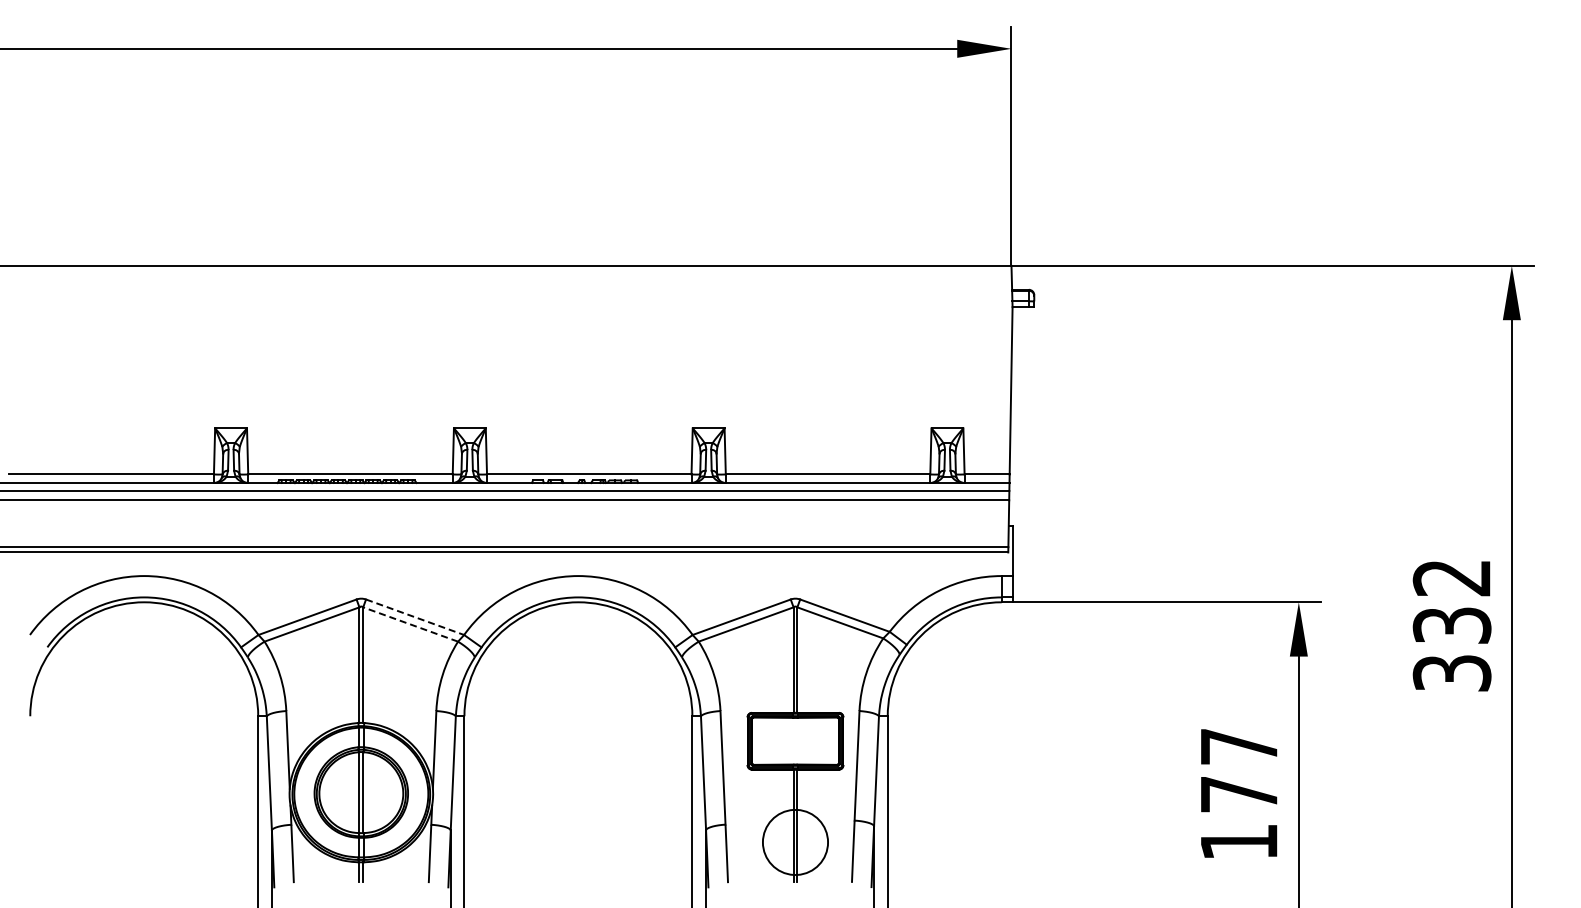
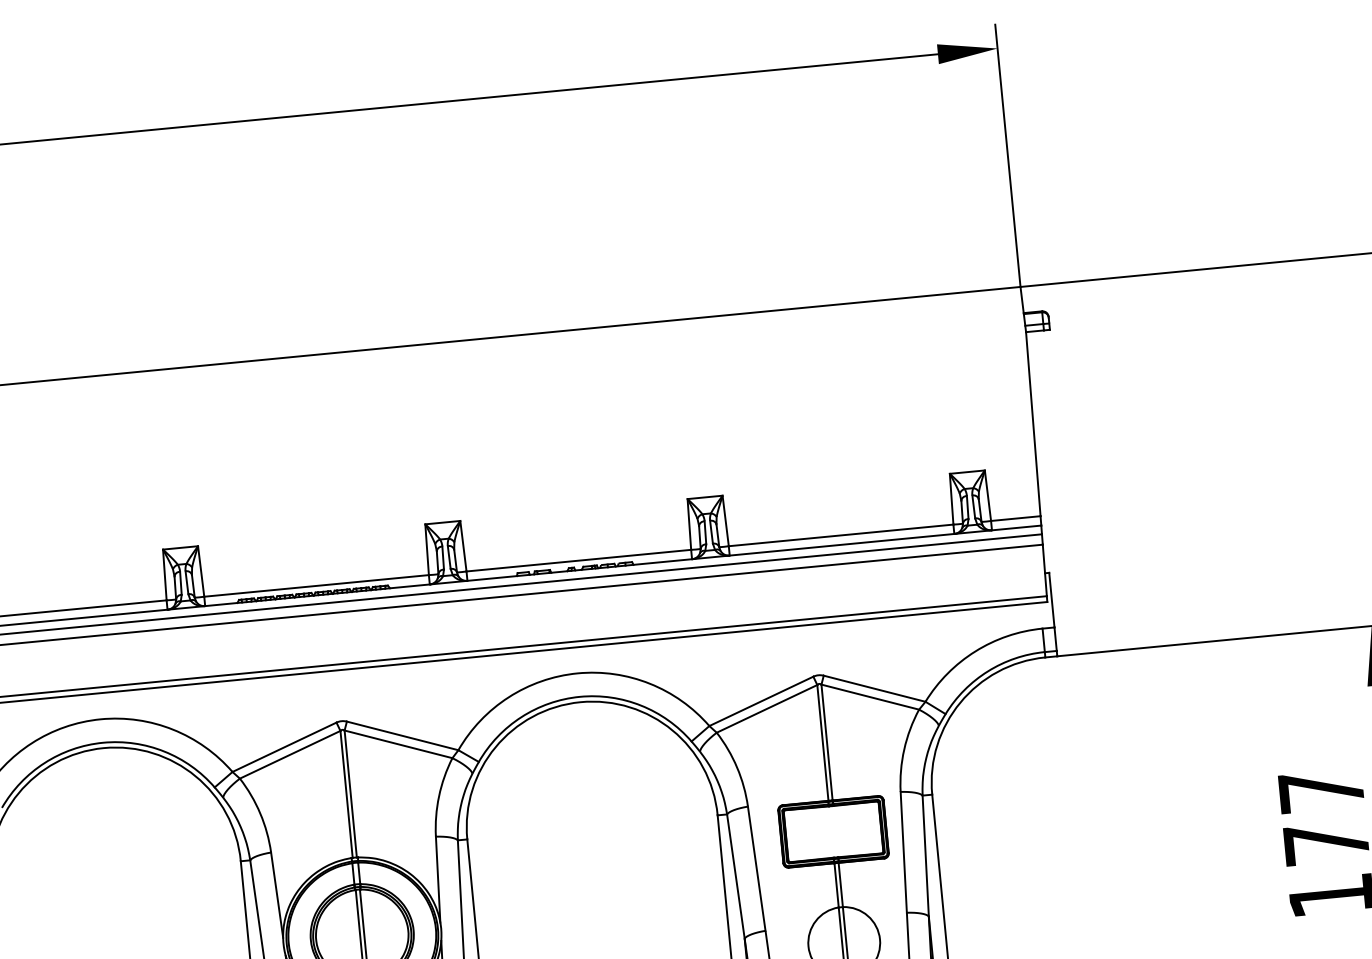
line: (415, 617) -> (403, 736), dashed -> solid
line: (410, 624) -> (398, 744), dashed -> solid

